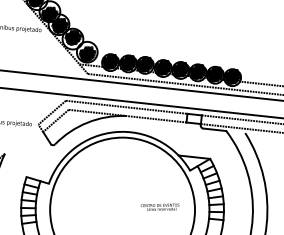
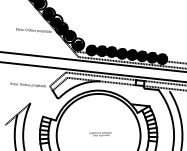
text: (160, 207) -> (100, 134), moved

